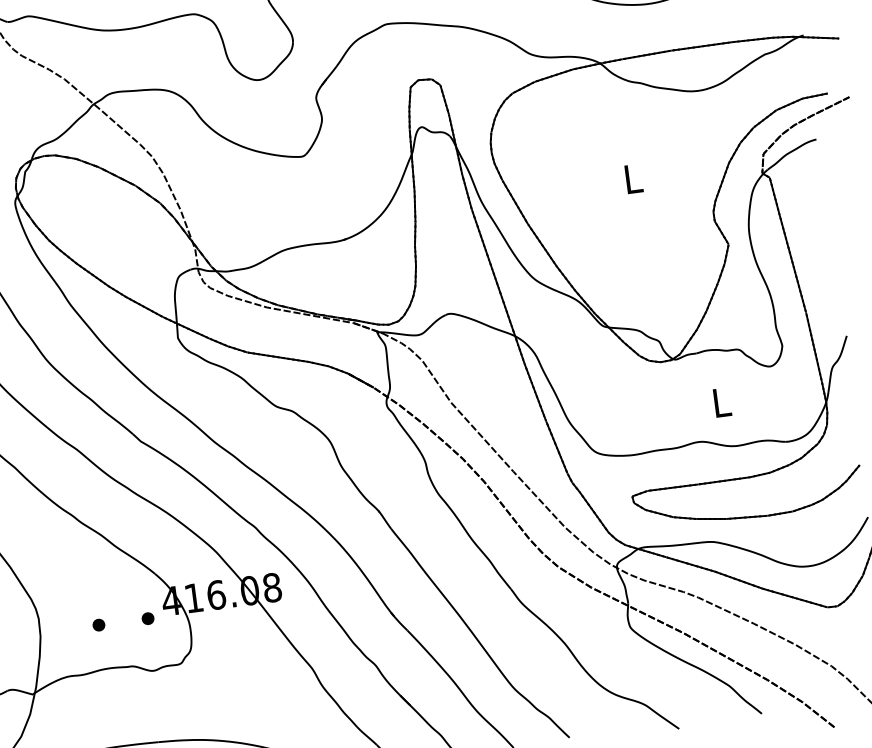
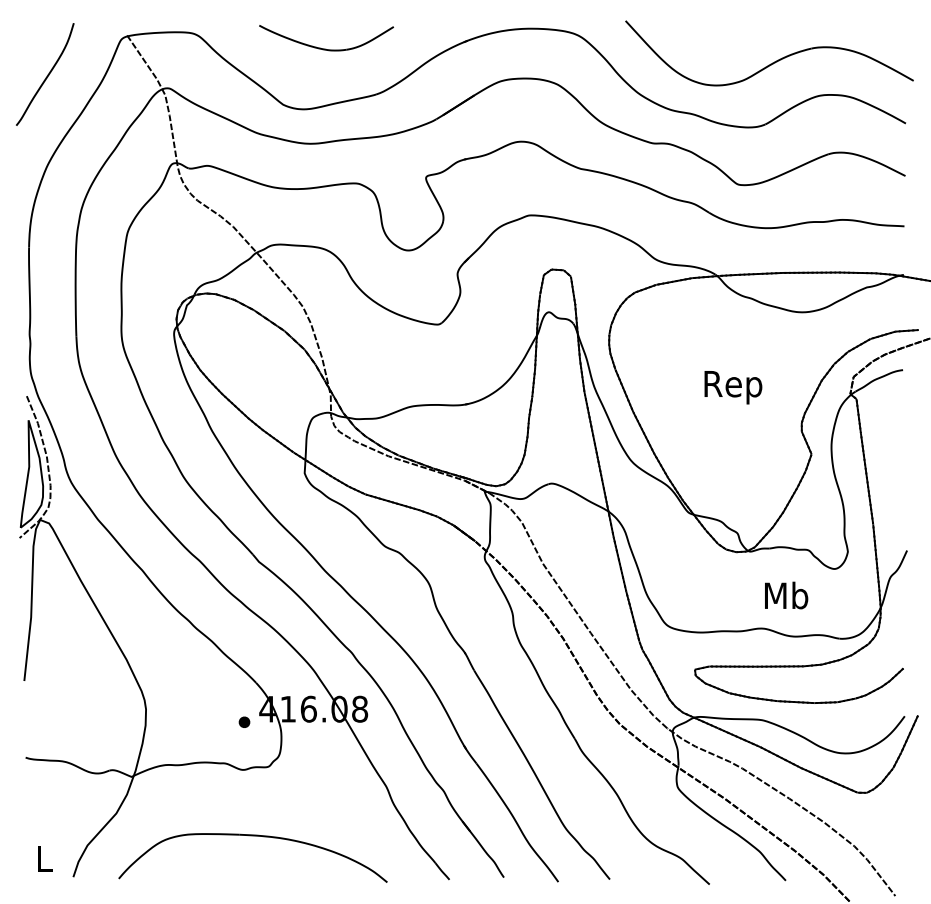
text: (633, 182) -> (733, 387), L -> Rep
text: (721, 402) -> (786, 595), L -> Mb
part: (98, 624) -> (199, 721), removed

